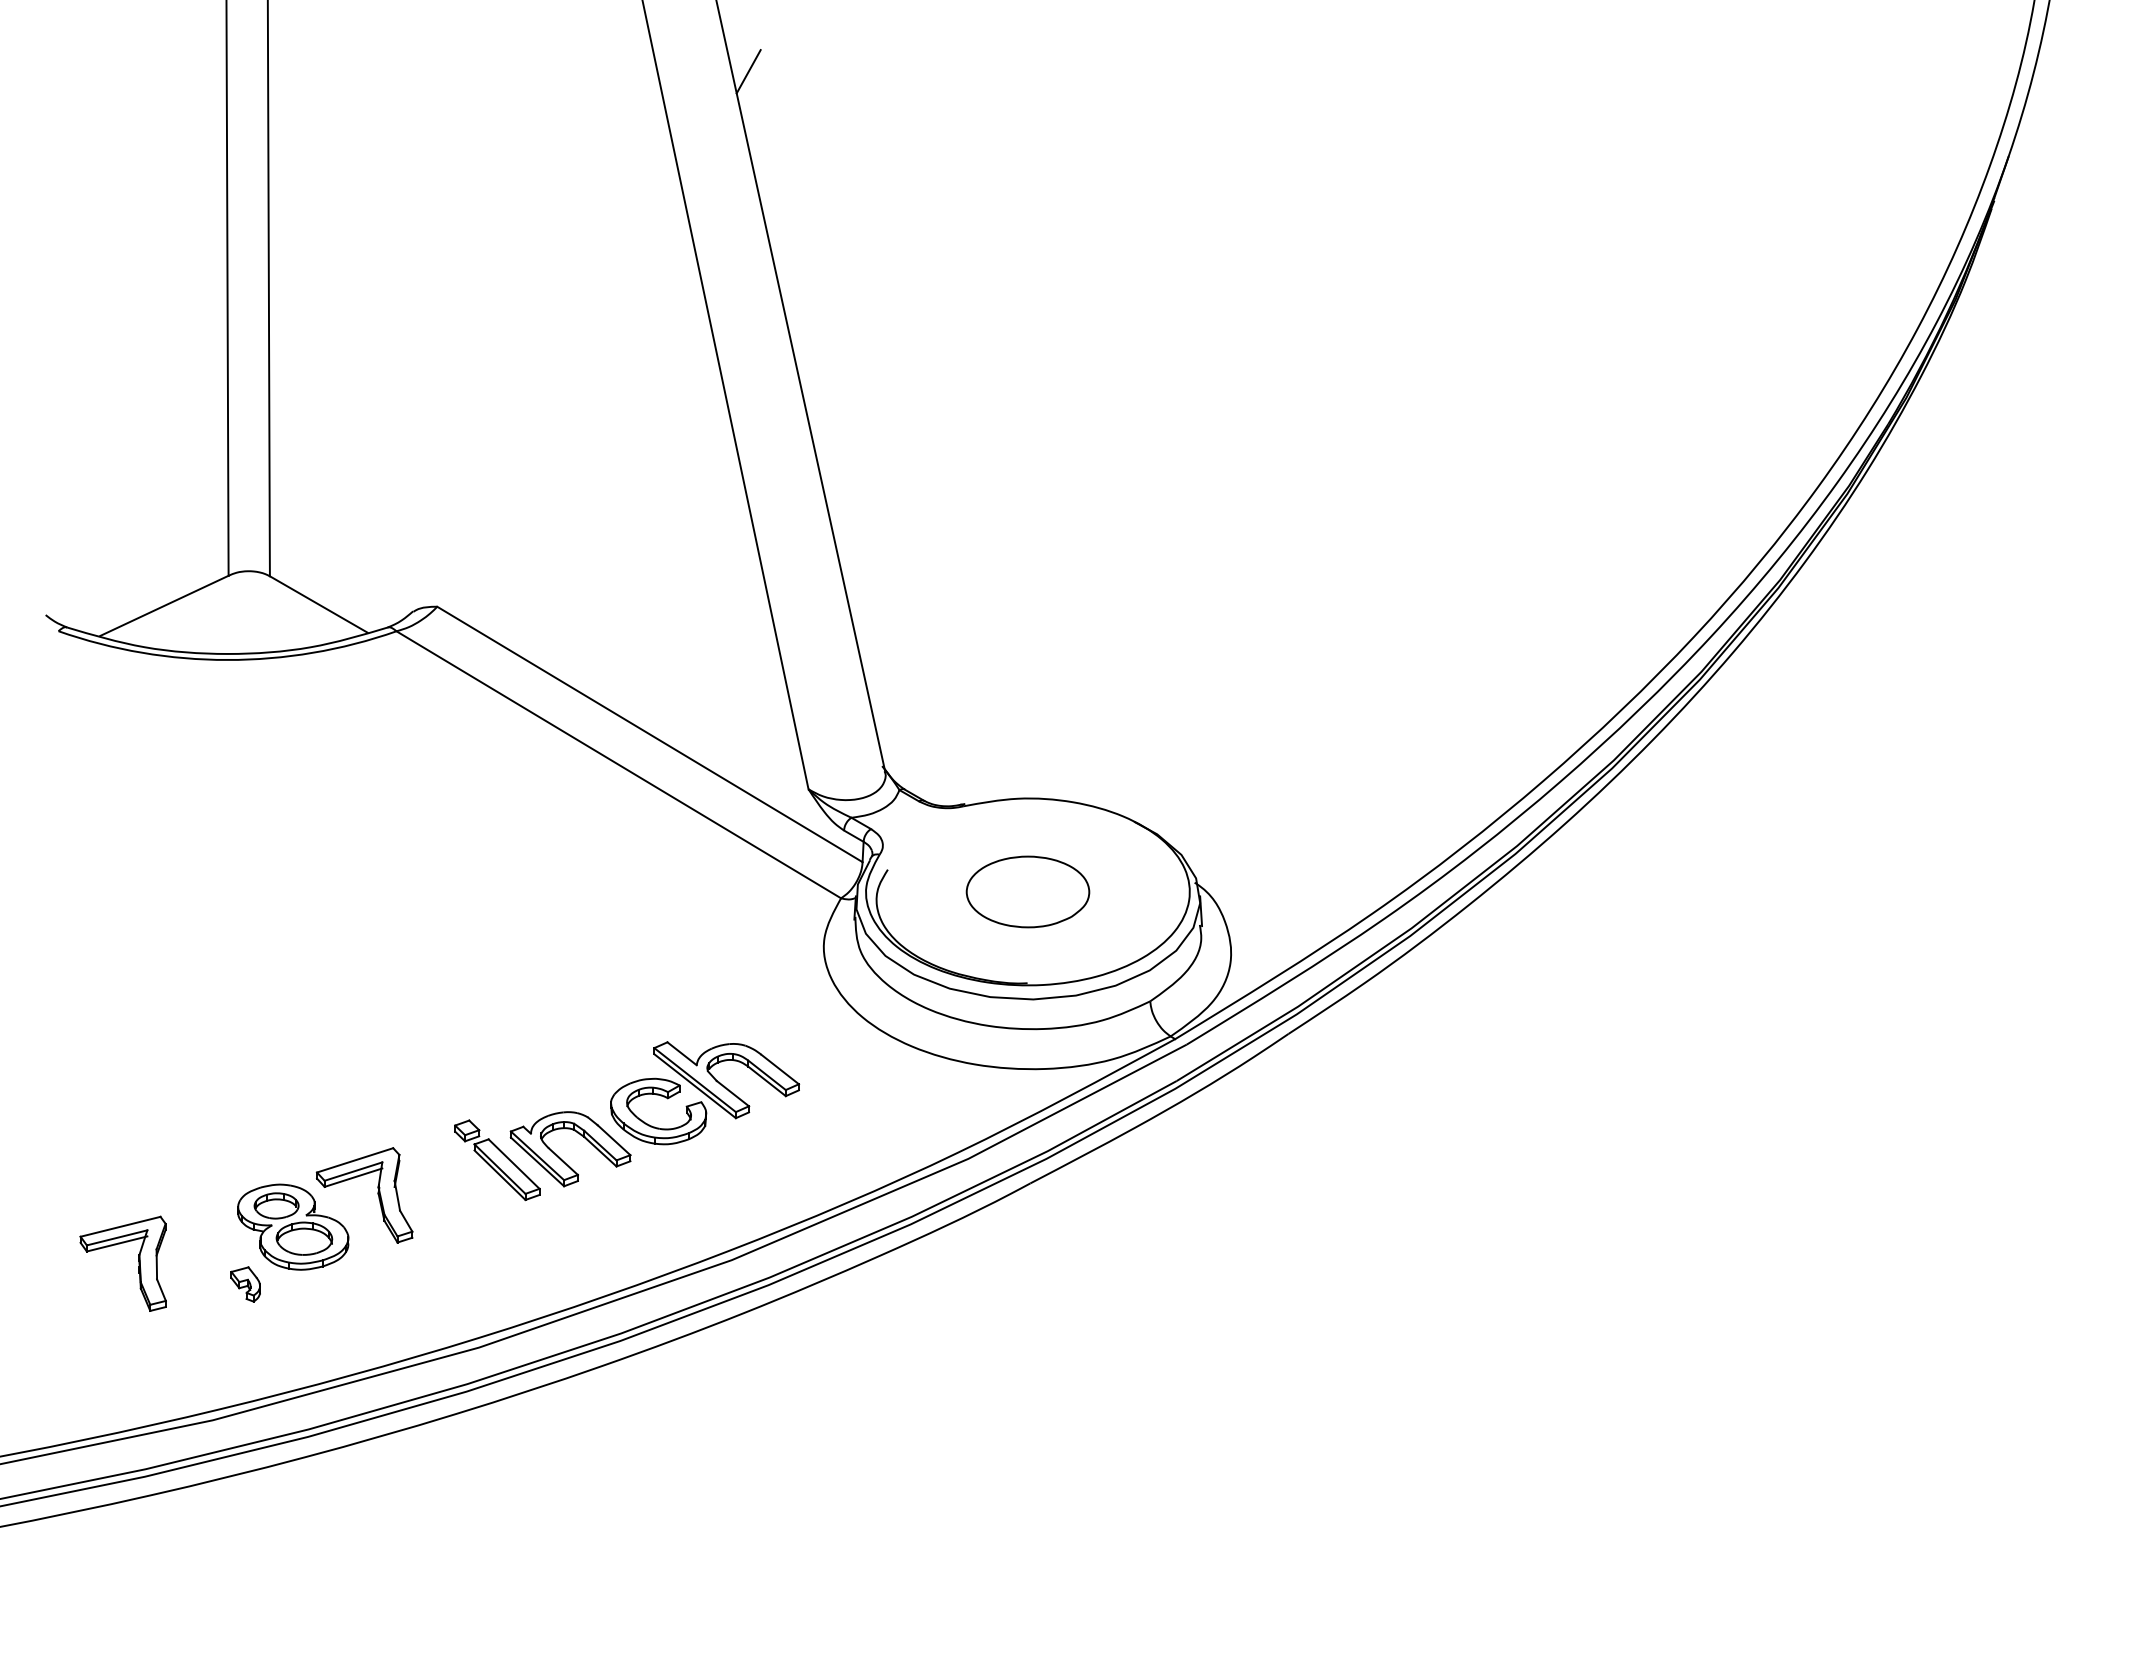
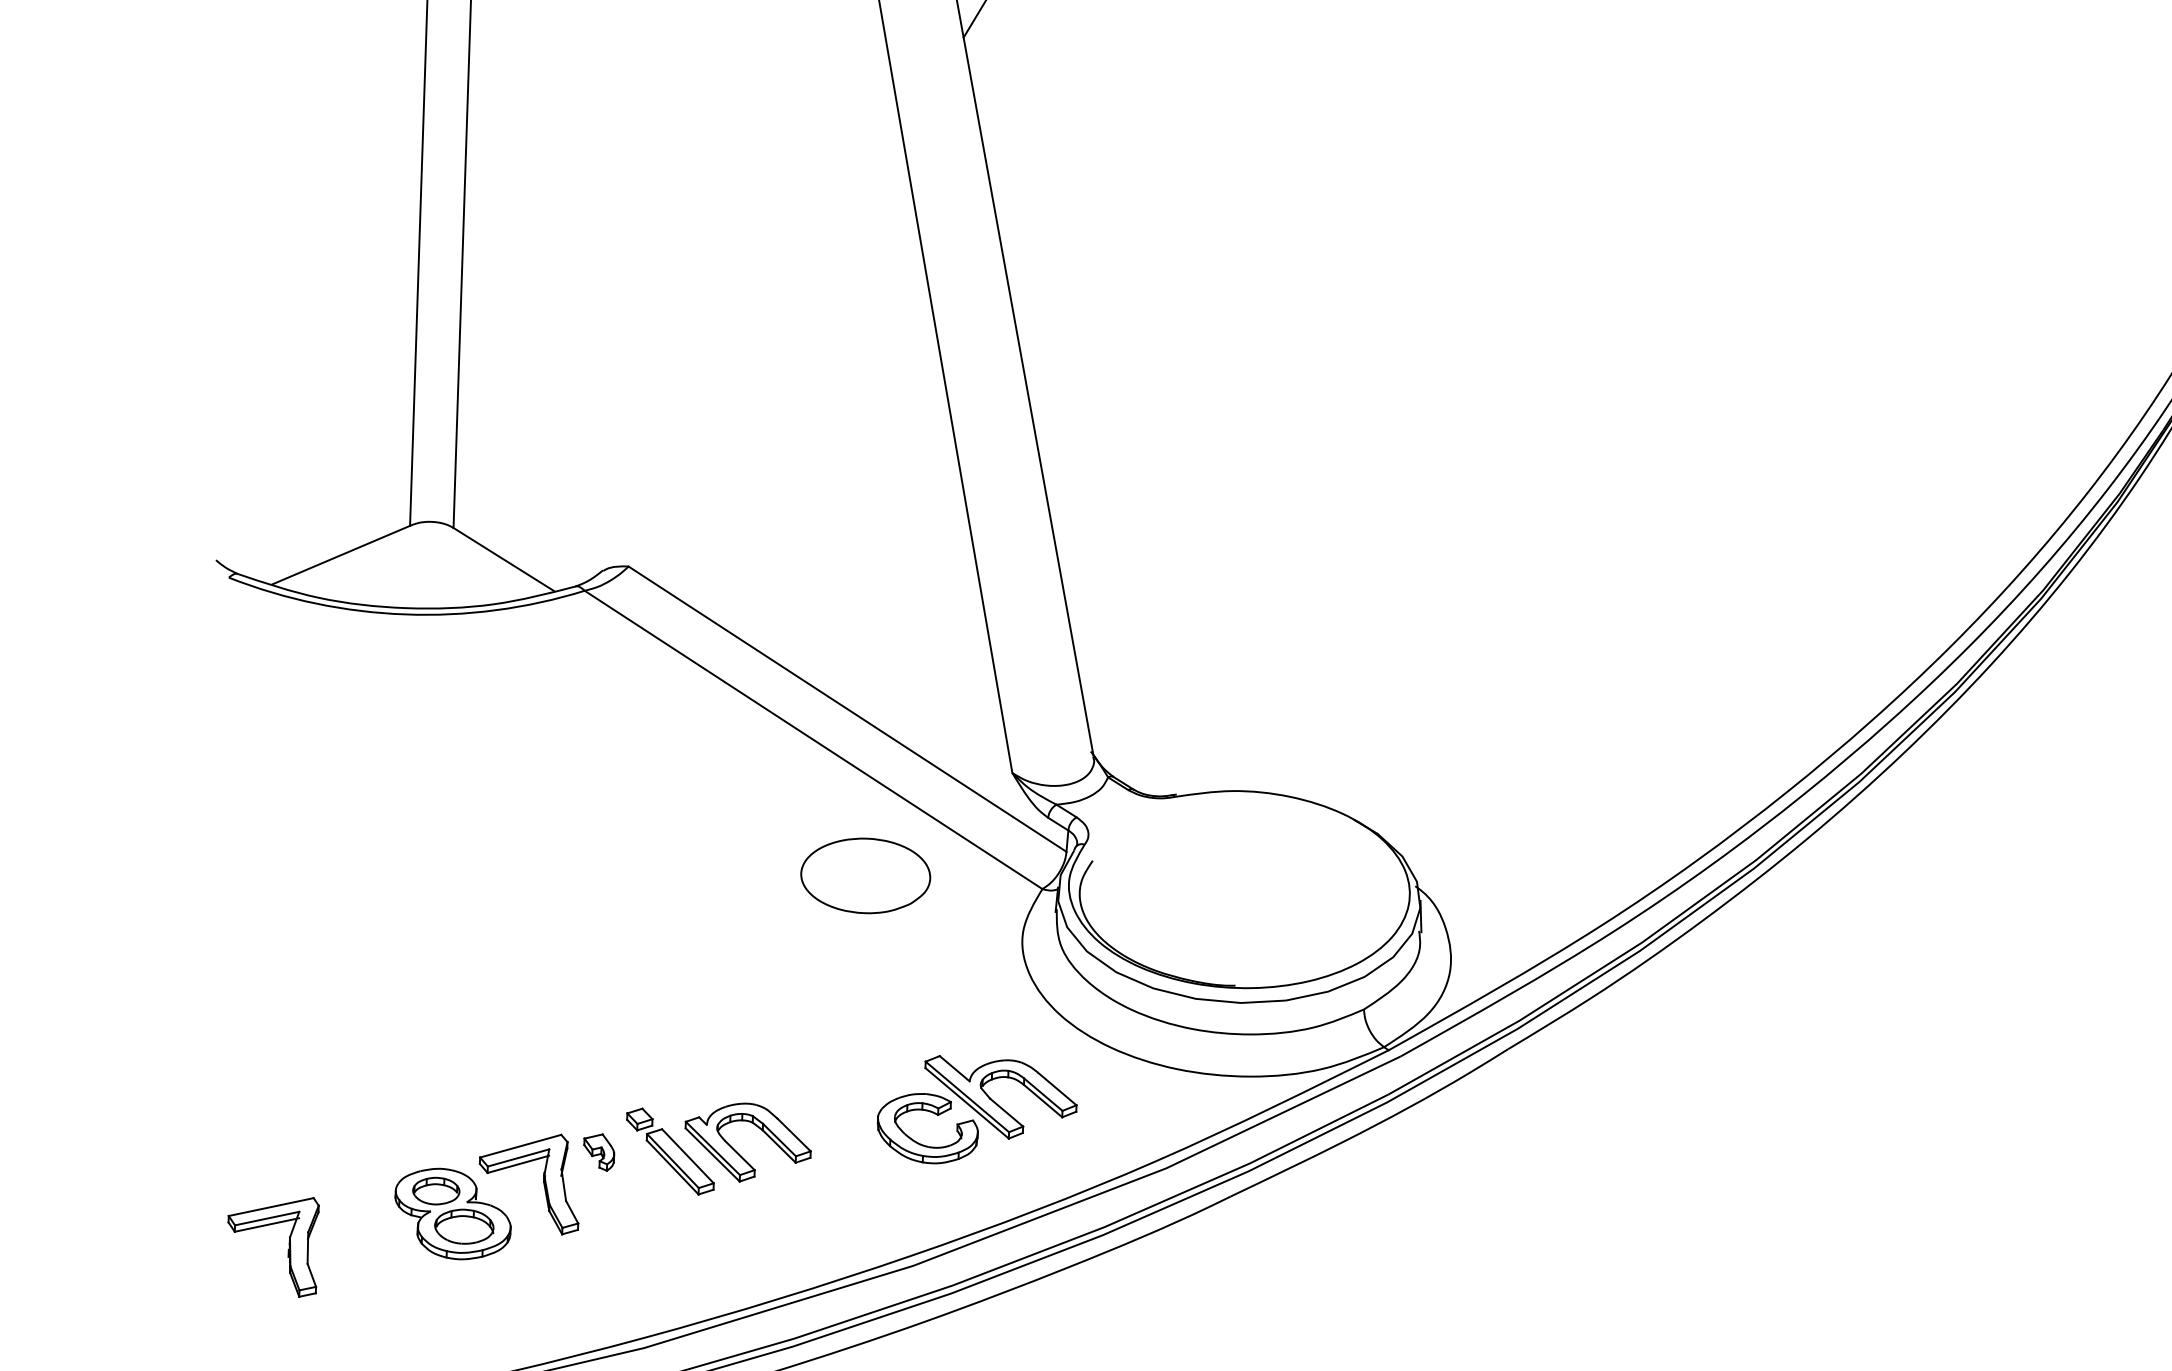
part: (1027, 891) -> (865, 875), moved
part: (705, 1093) -> (977, 1111), moved
part: (245, 1284) -> (598, 1152), moved

